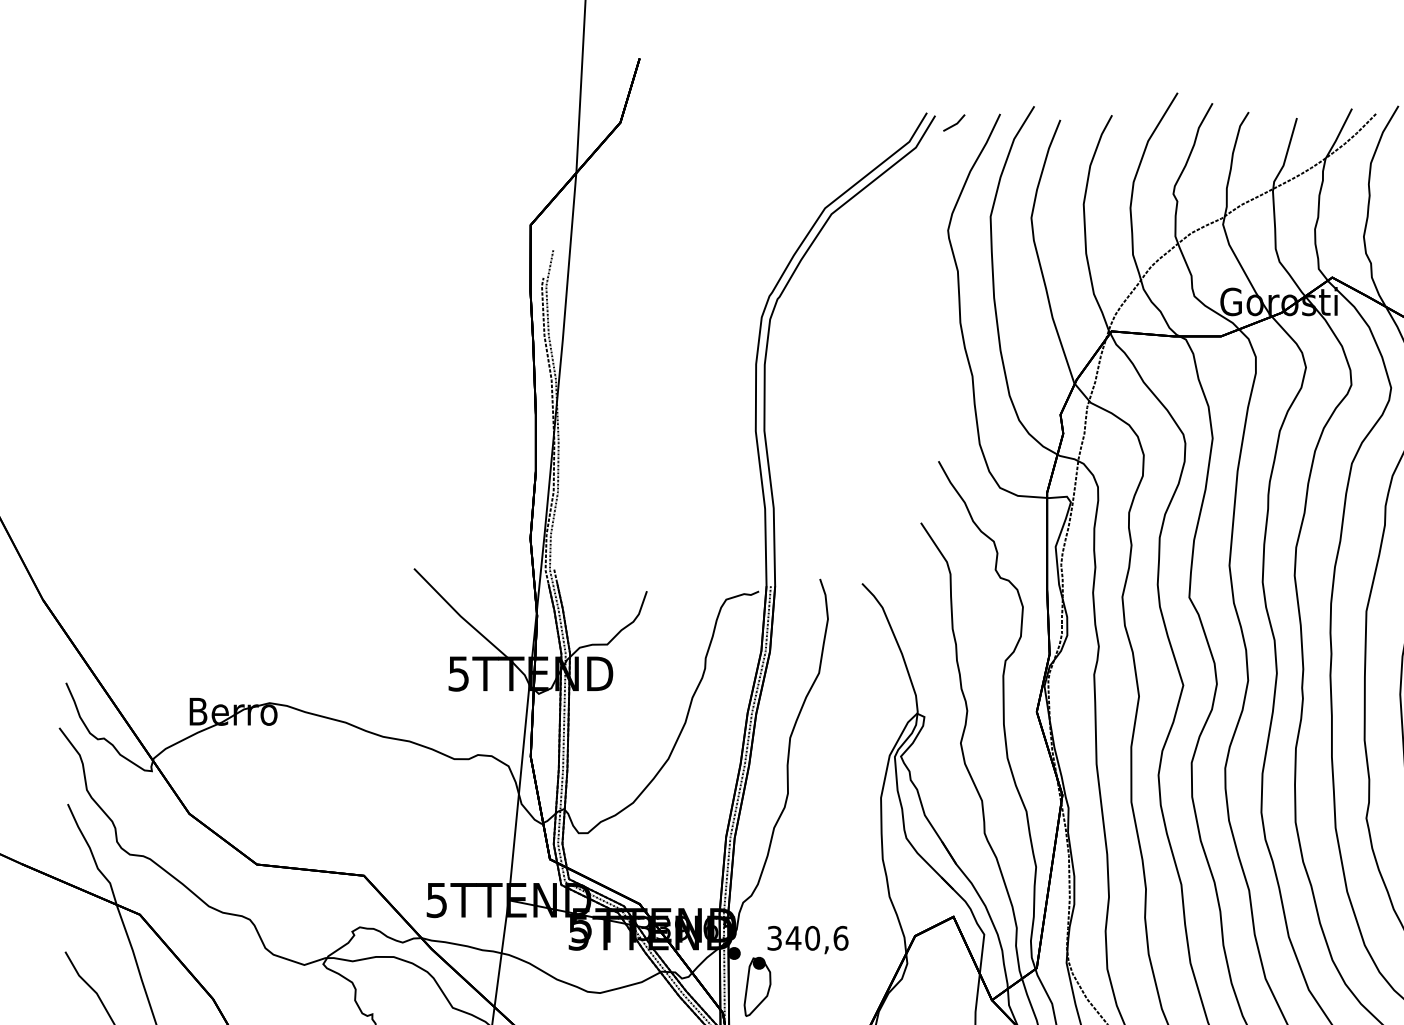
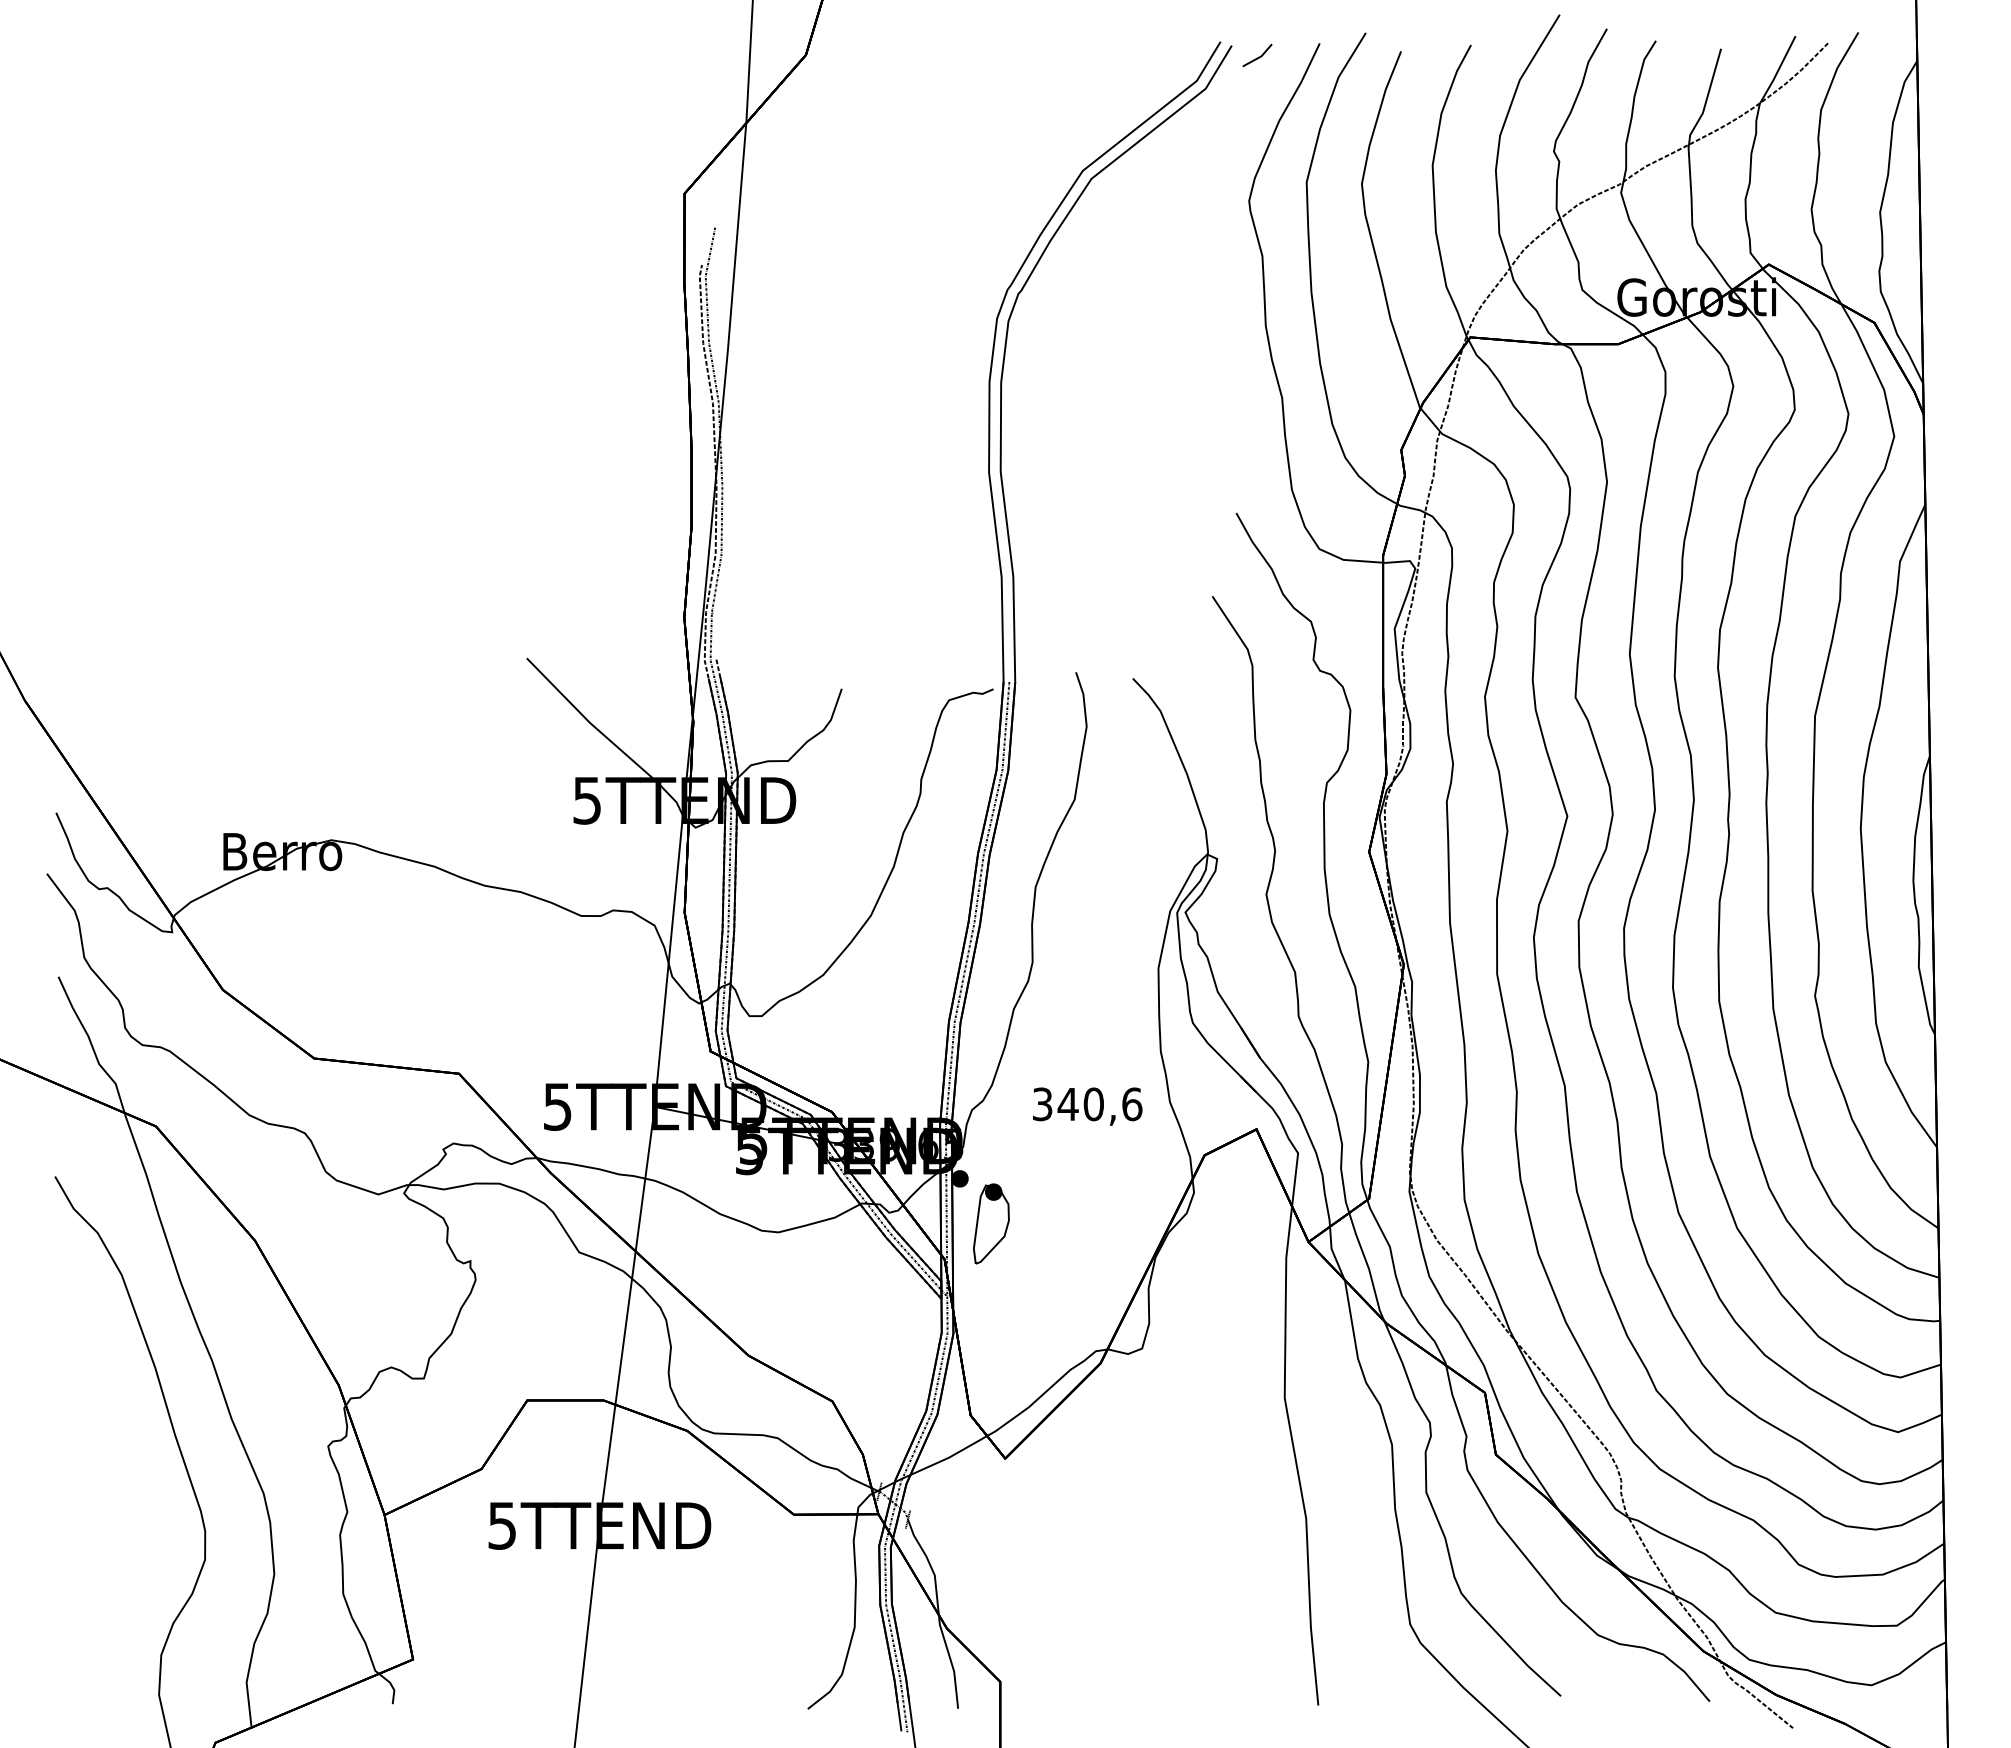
text: (807, 939) -> (1087, 1106), moved

